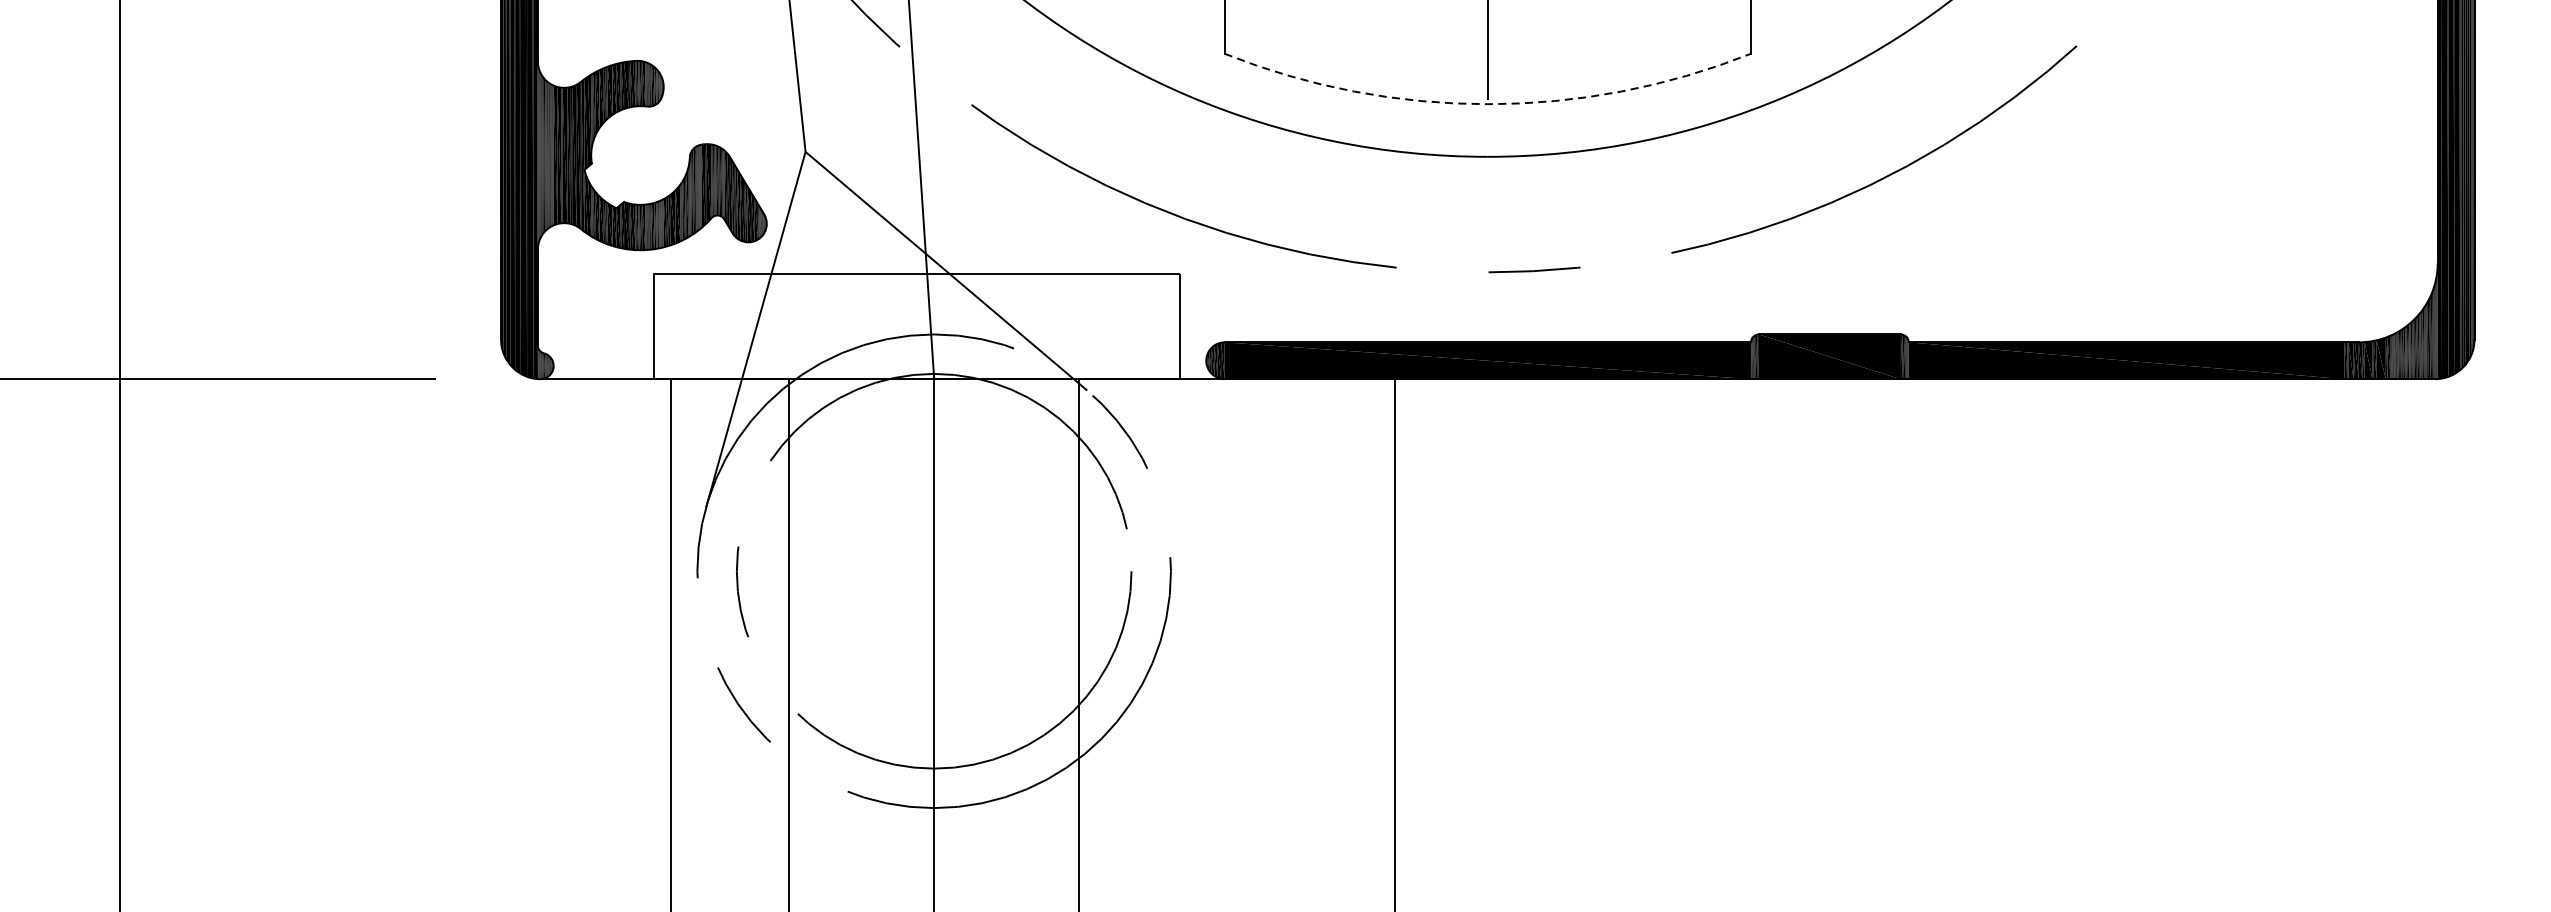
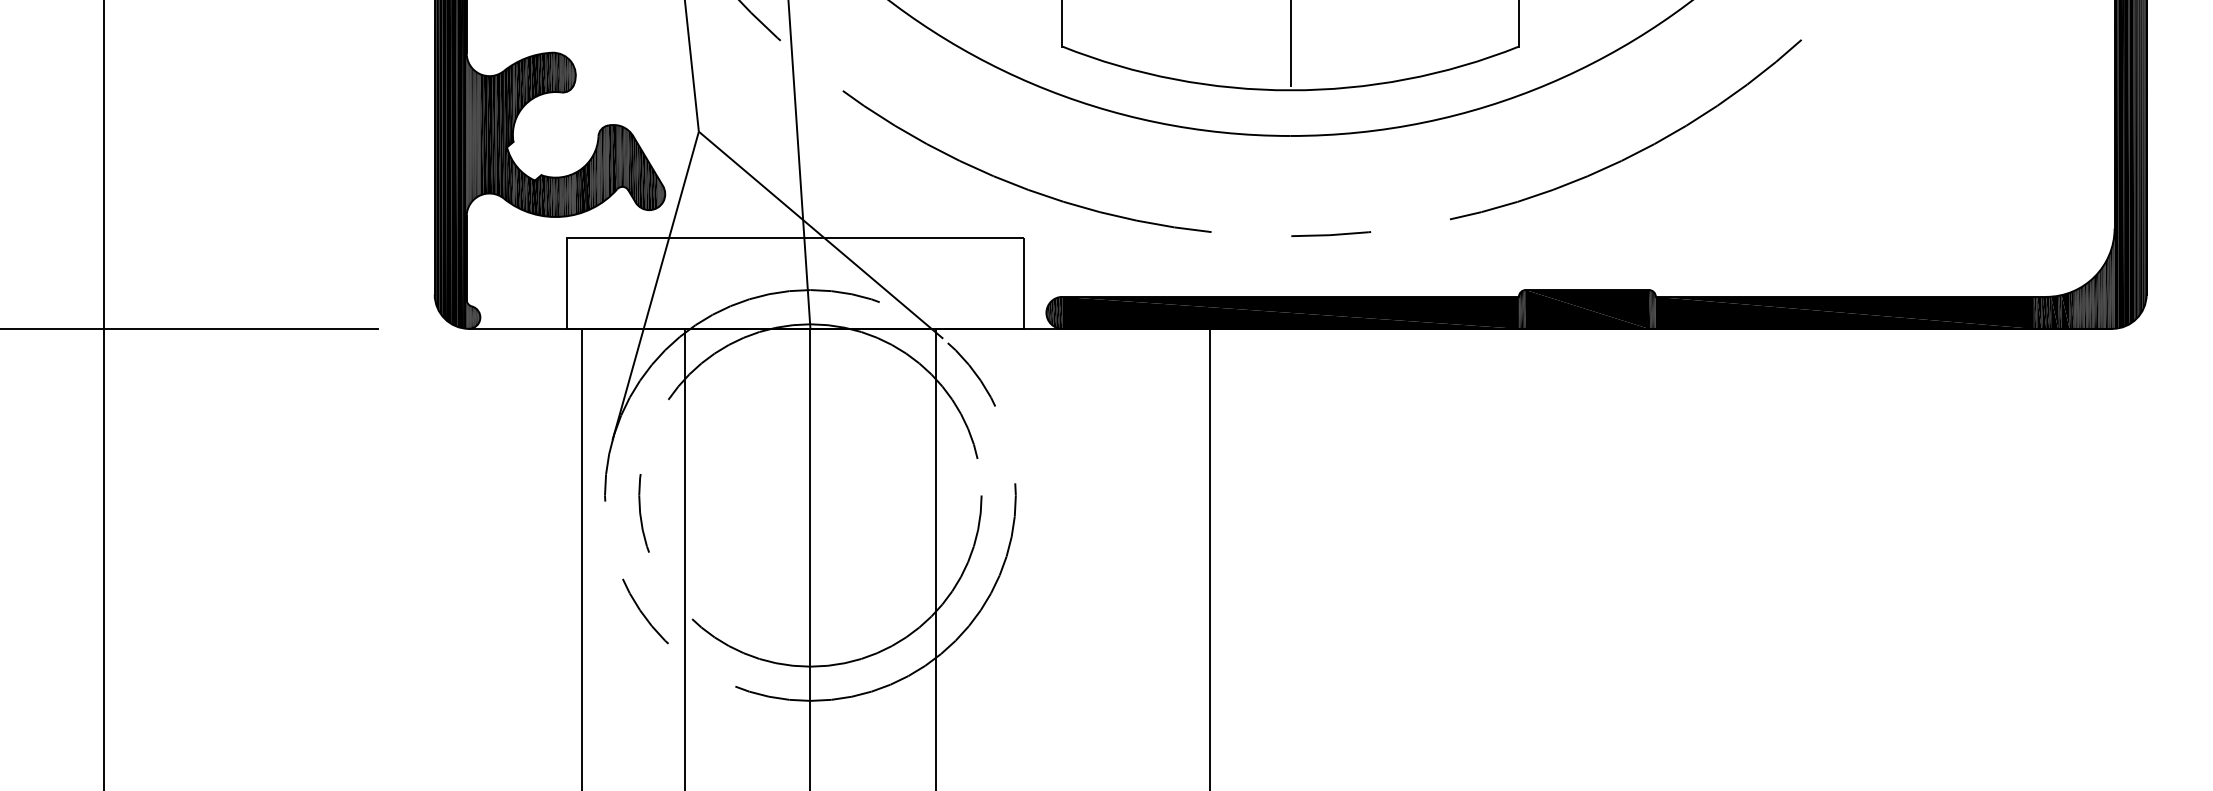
arc: (1487, 104) -> (1290, 90), dashed -> solid

